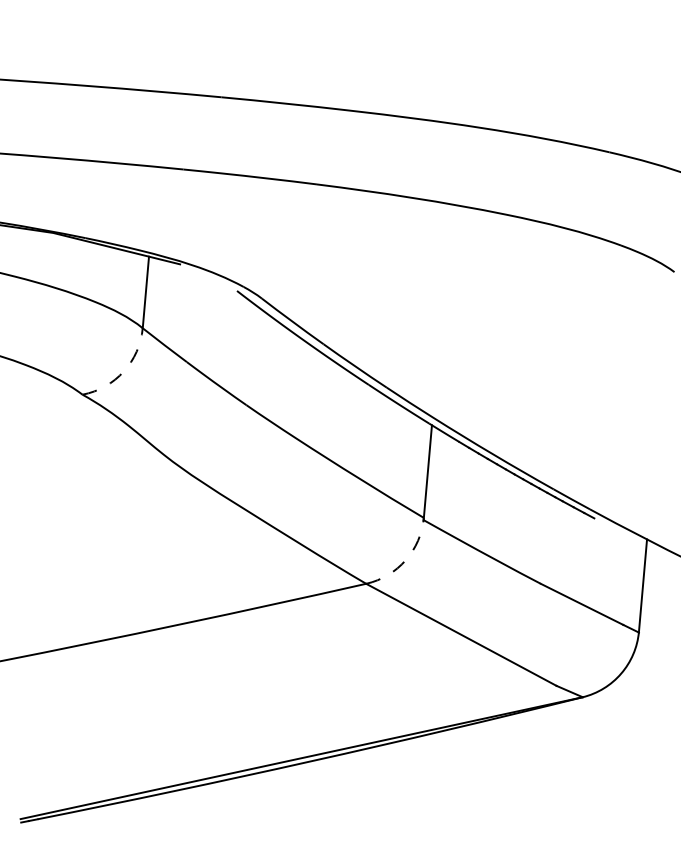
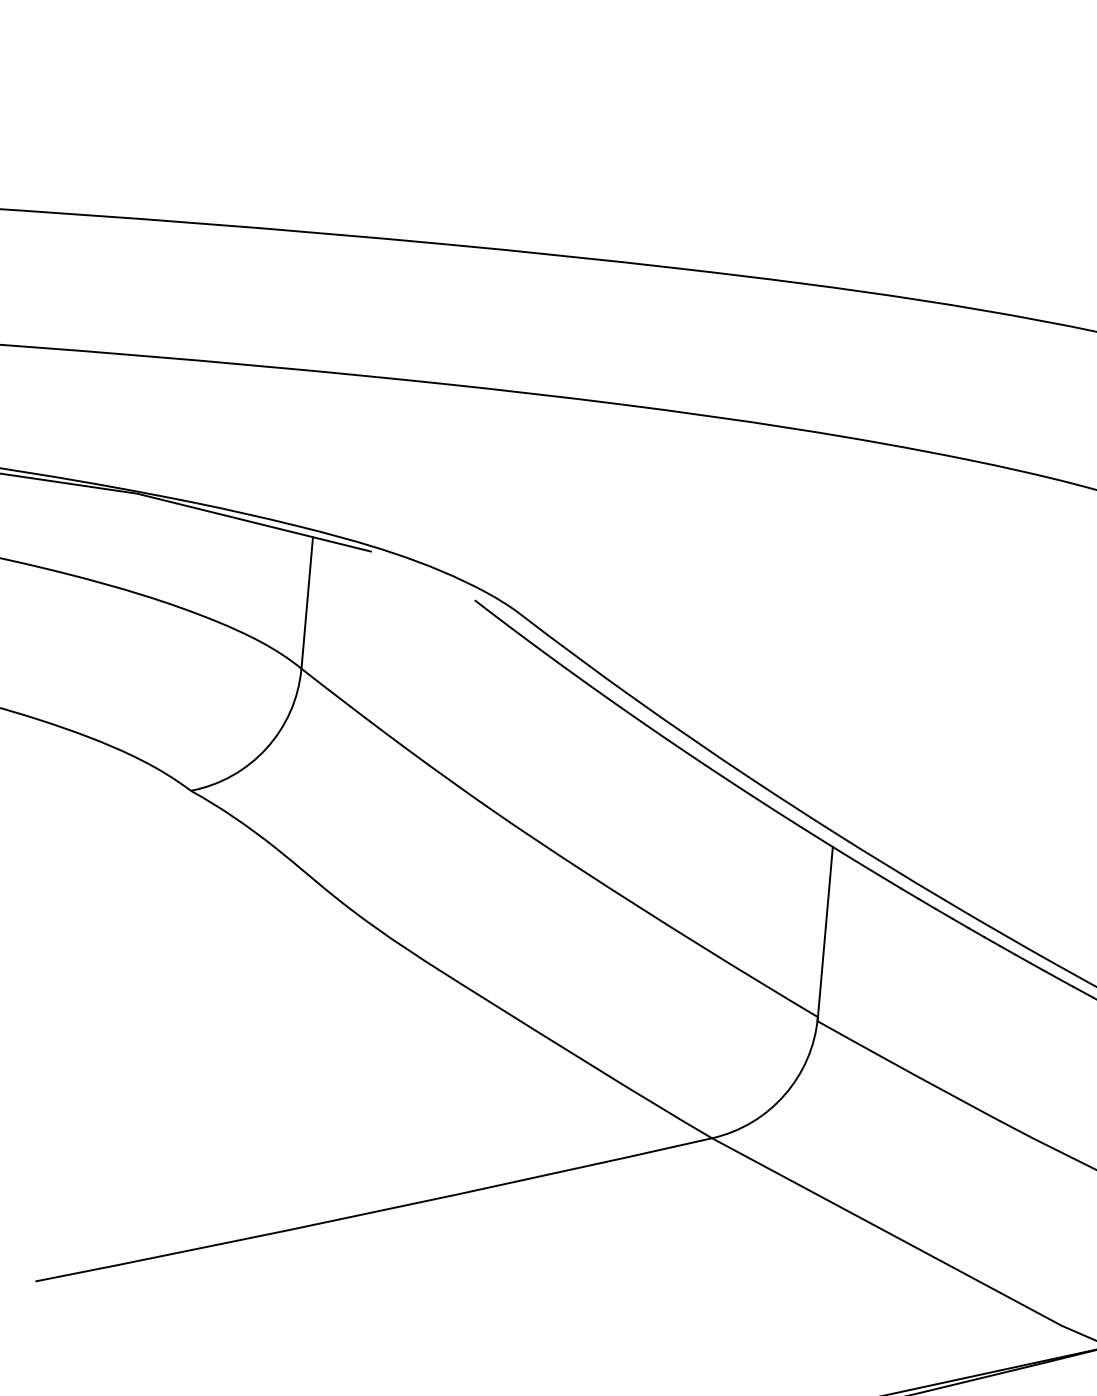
arc: (123, 371) -> (266, 748), dashed -> solid
arc: (405, 560) -> (784, 1095), dashed -> solid

